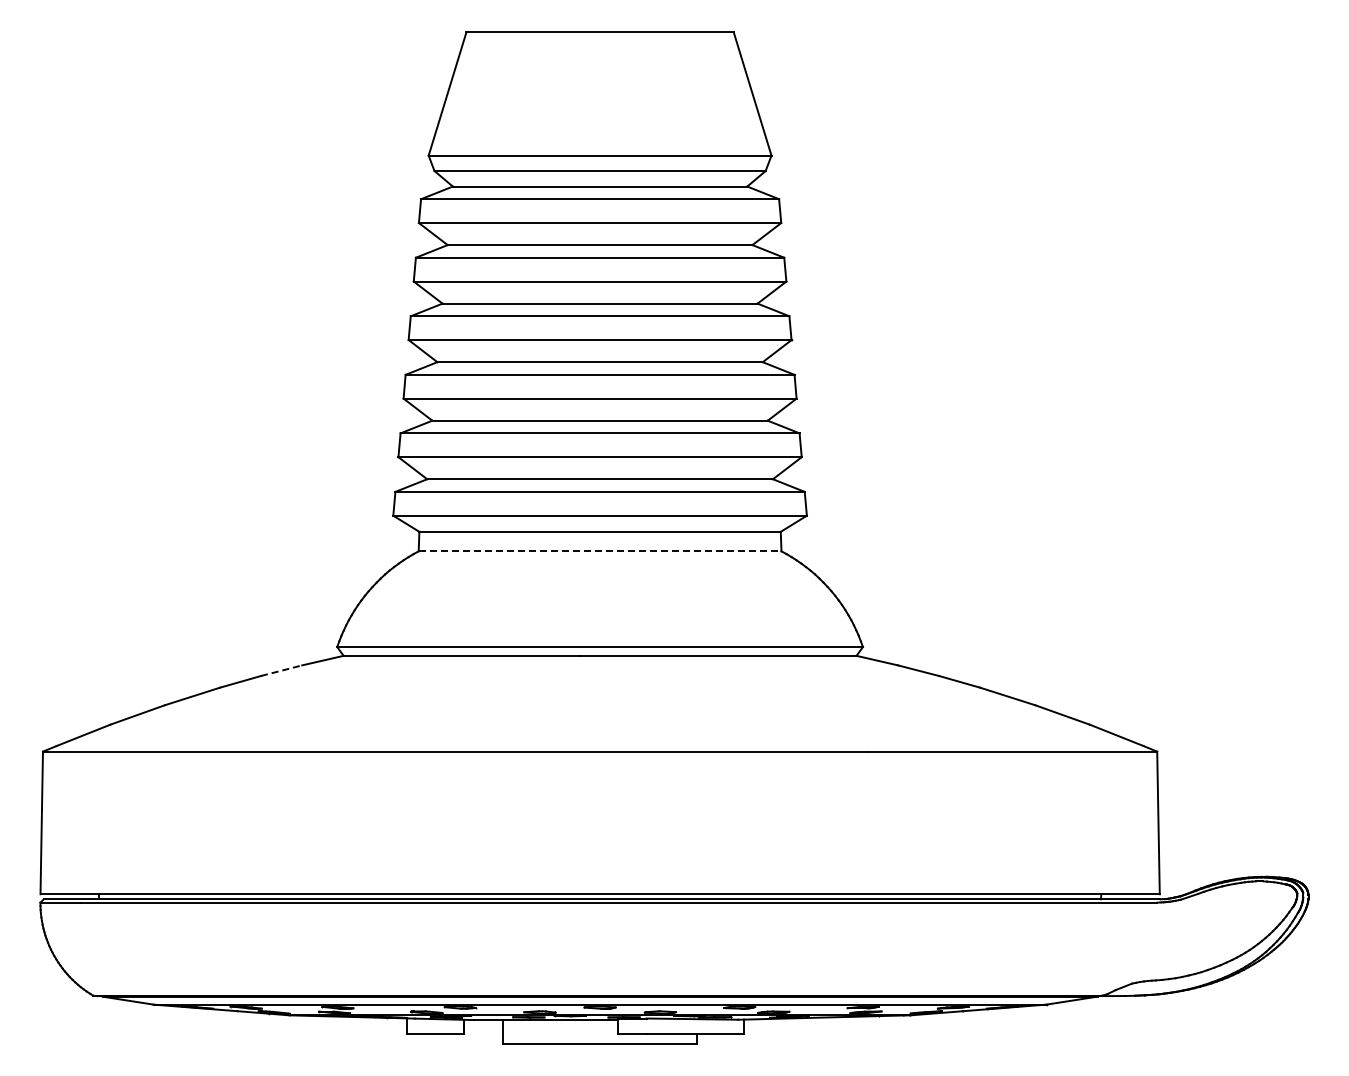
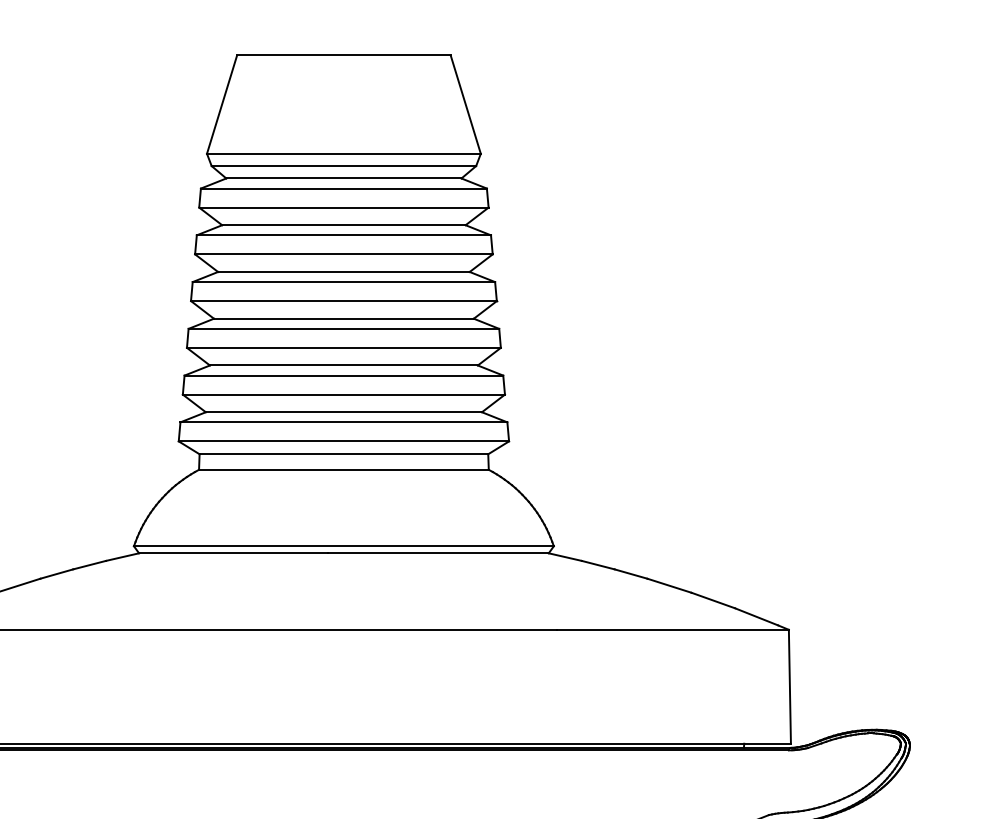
line: (600, 551) -> (344, 469), dashed -> solid
line: (282, 670) -> (90, 565), dashed -> solid

